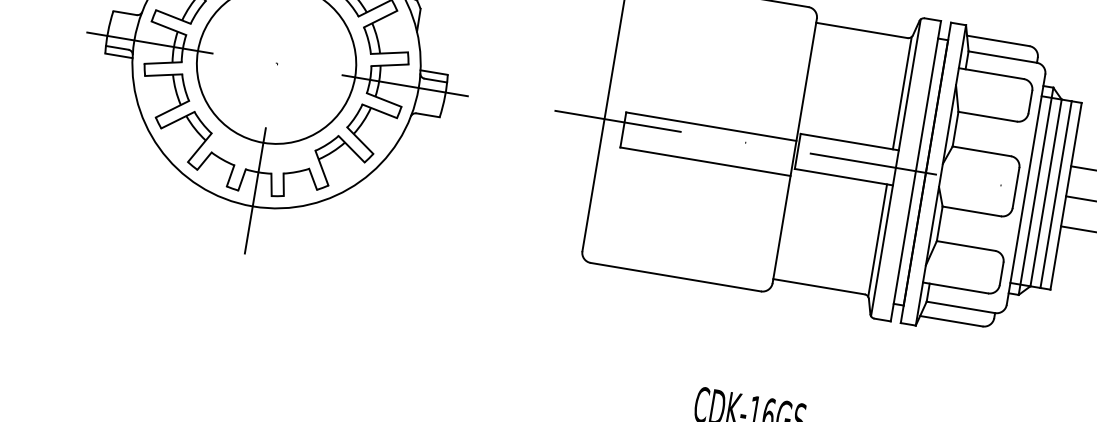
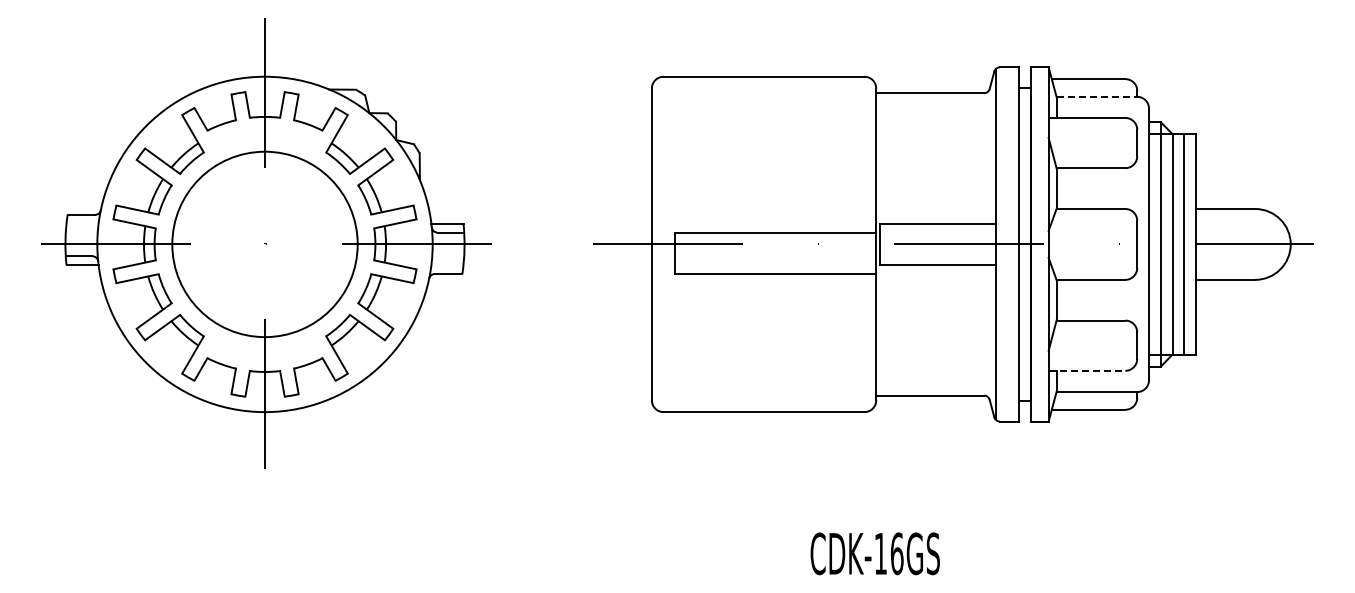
line: (1003, 56) -> (1097, 96), solid -> dashed
line: (902, 93) -> (988, 157), removed
line: (877, 240) -> (988, 331), removed
line: (955, 287) -> (1087, 370), solid -> dashed

